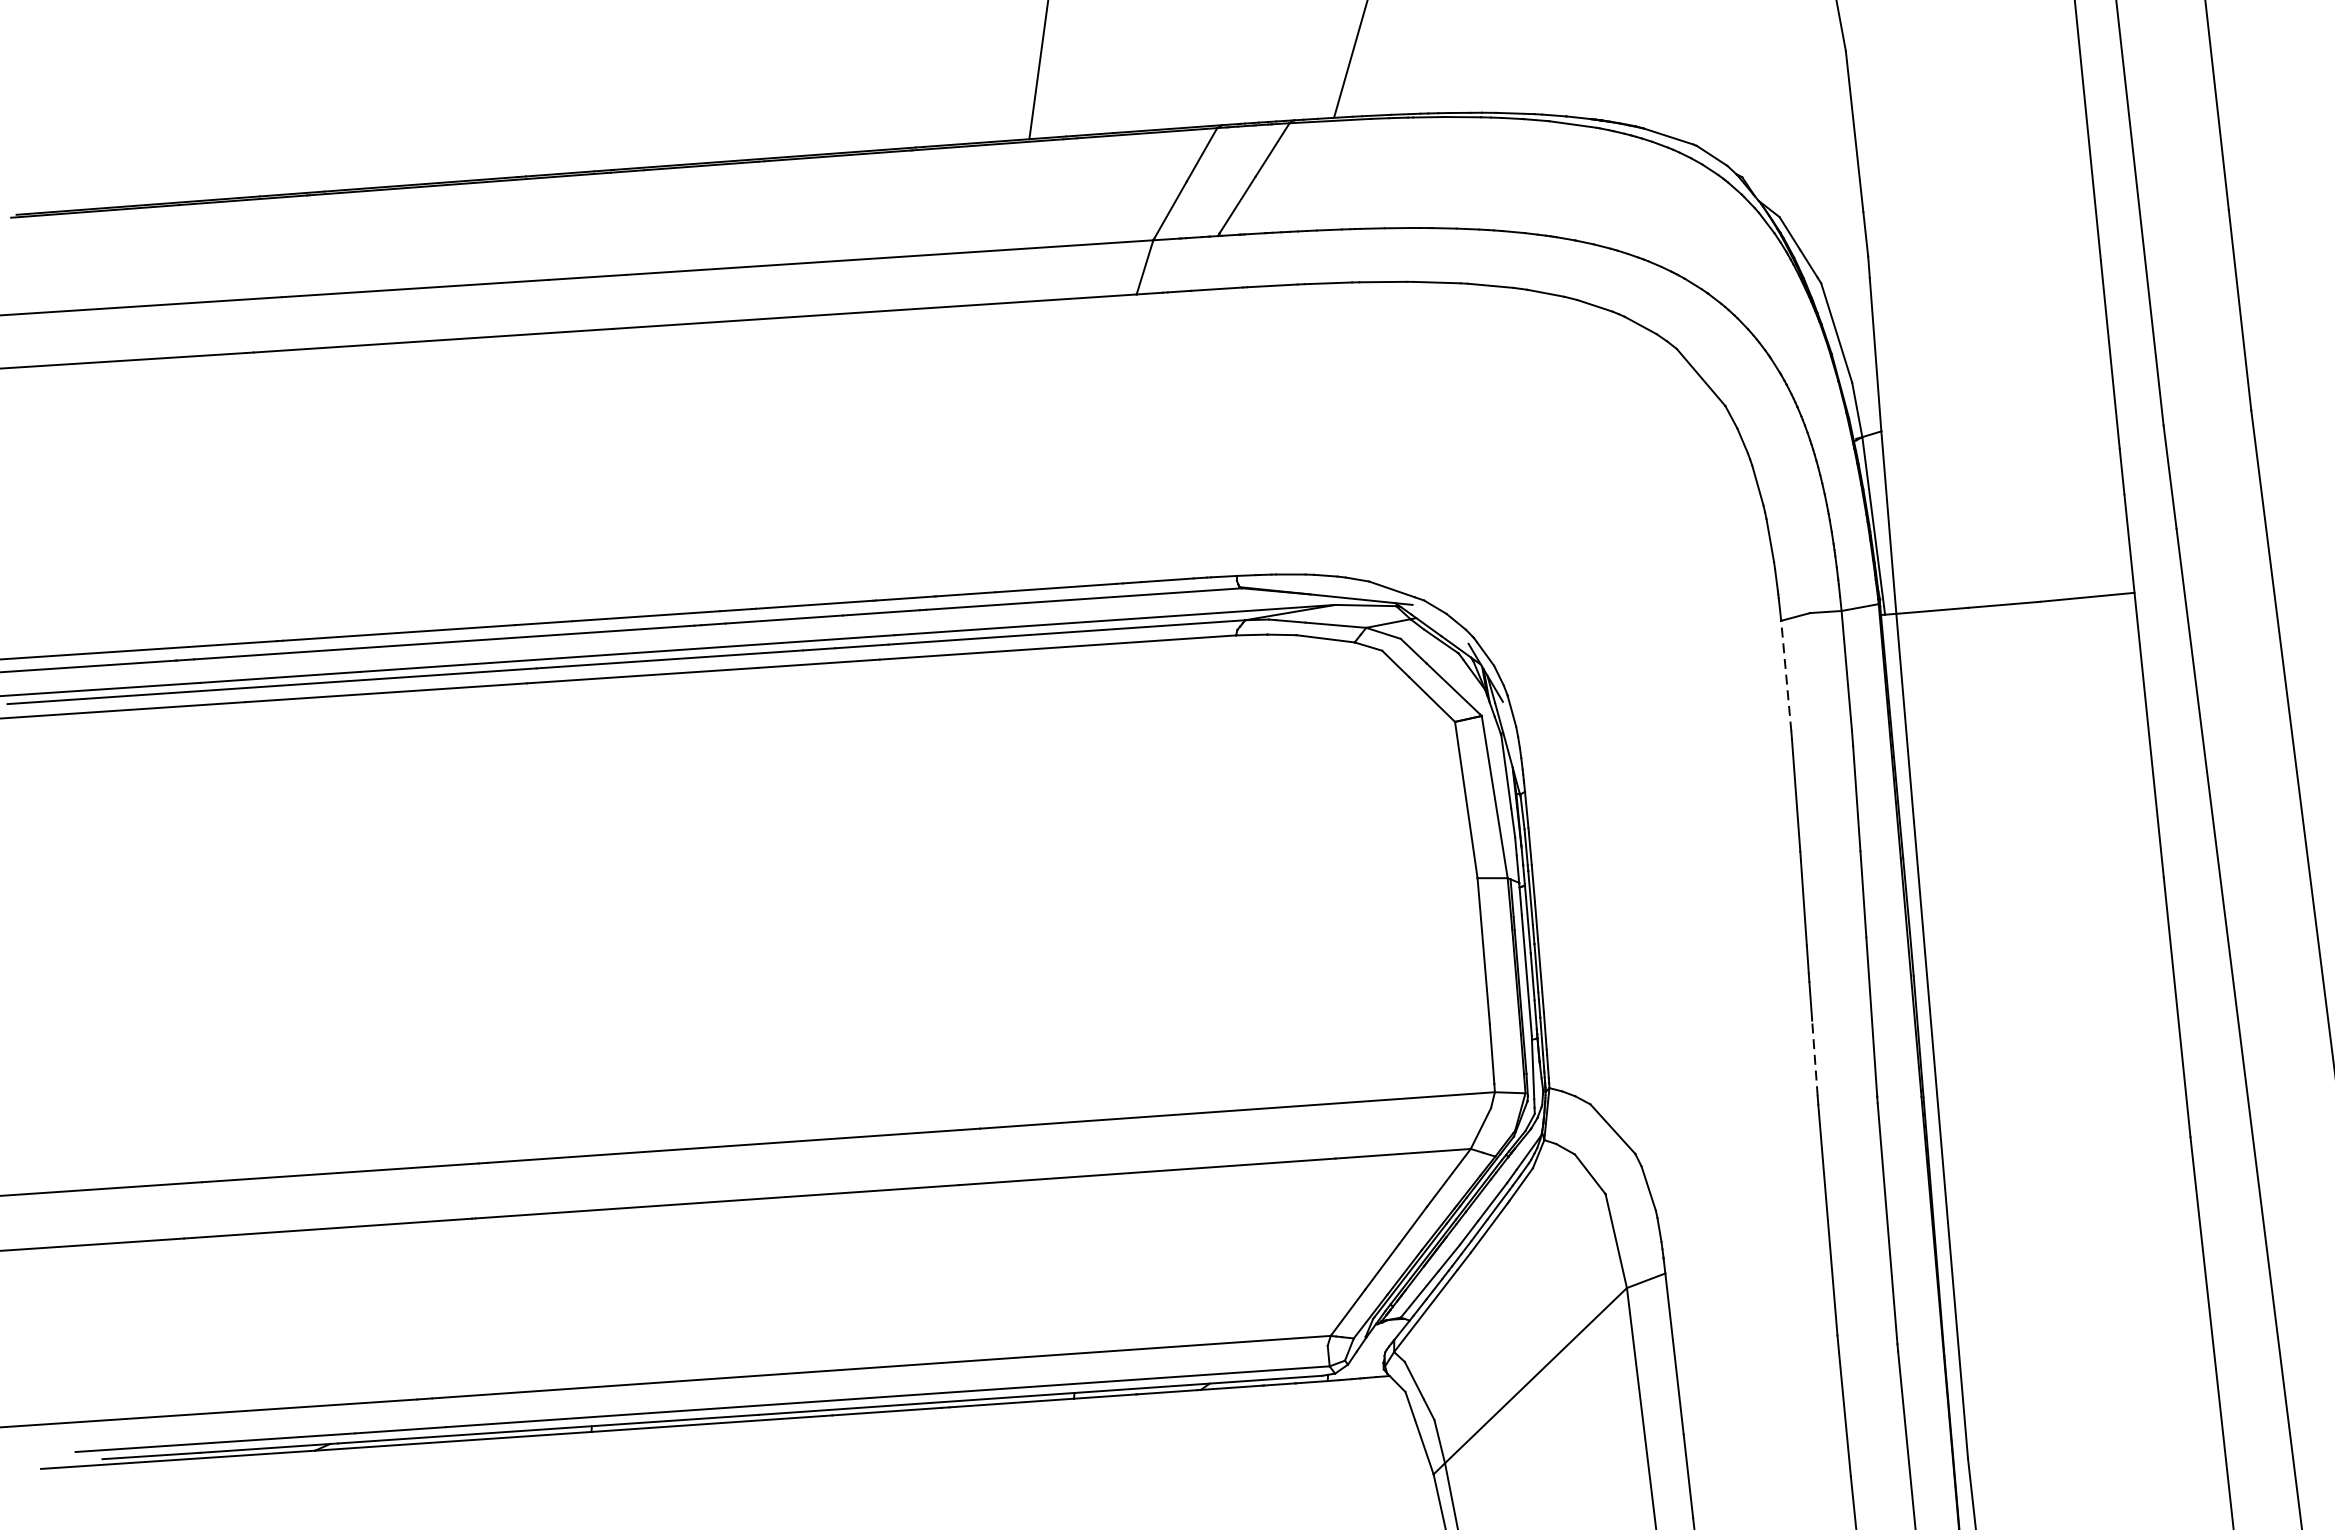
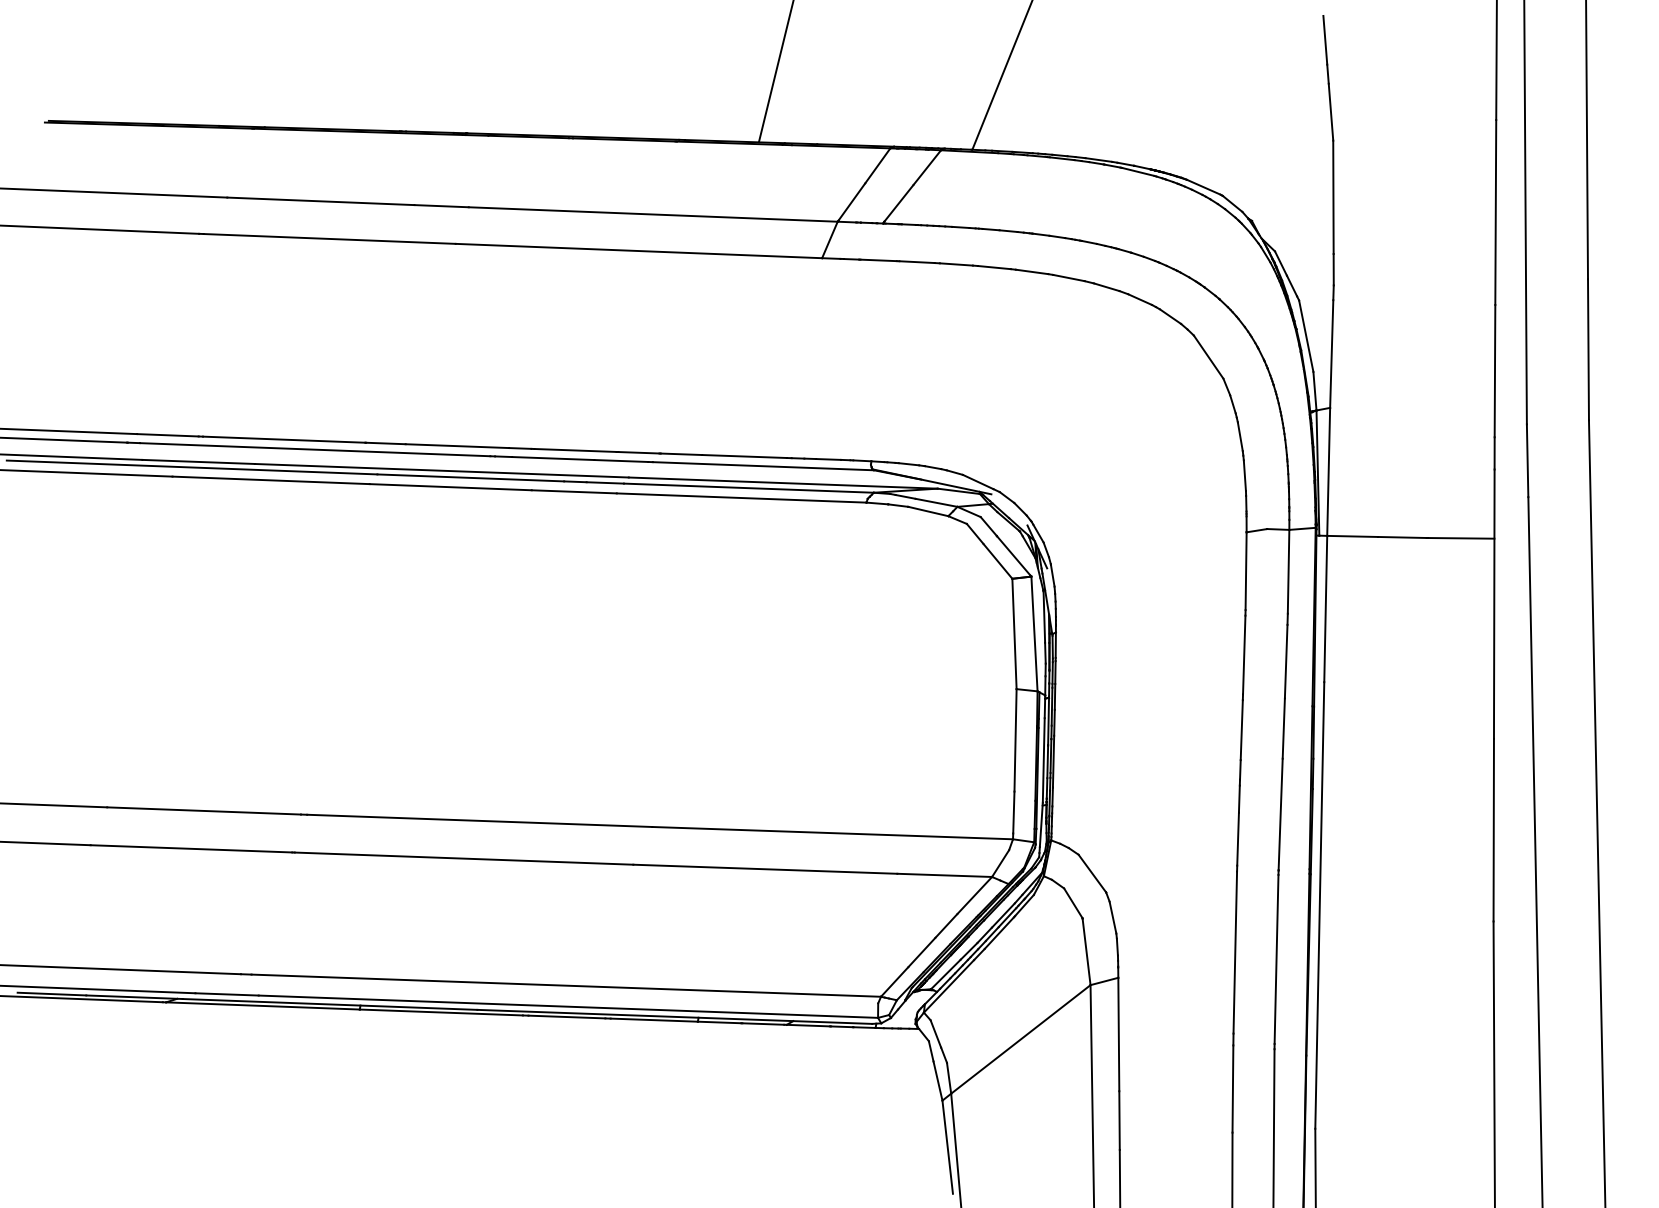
line: (1786, 676) -> (1246, 571), dashed -> solid
line: (1815, 1057) -> (1238, 838), dashed -> solid

